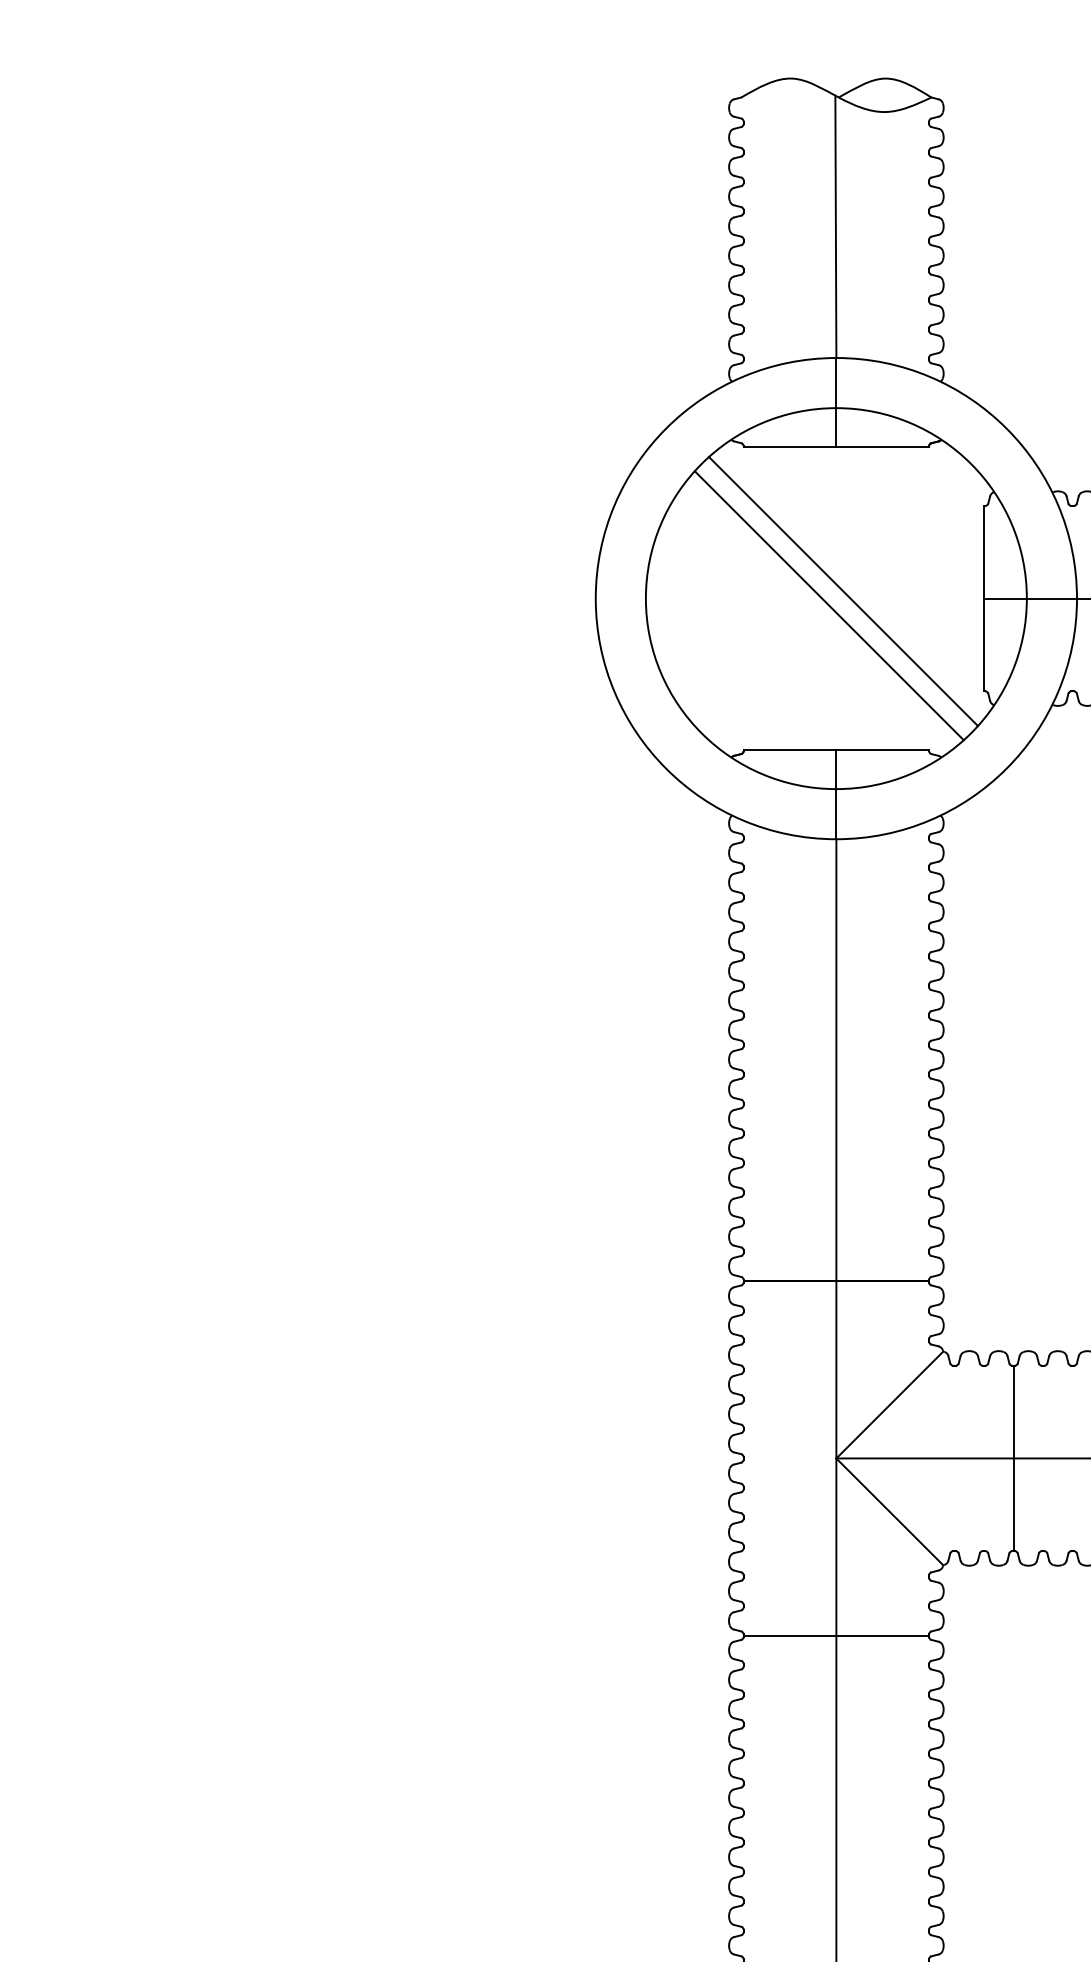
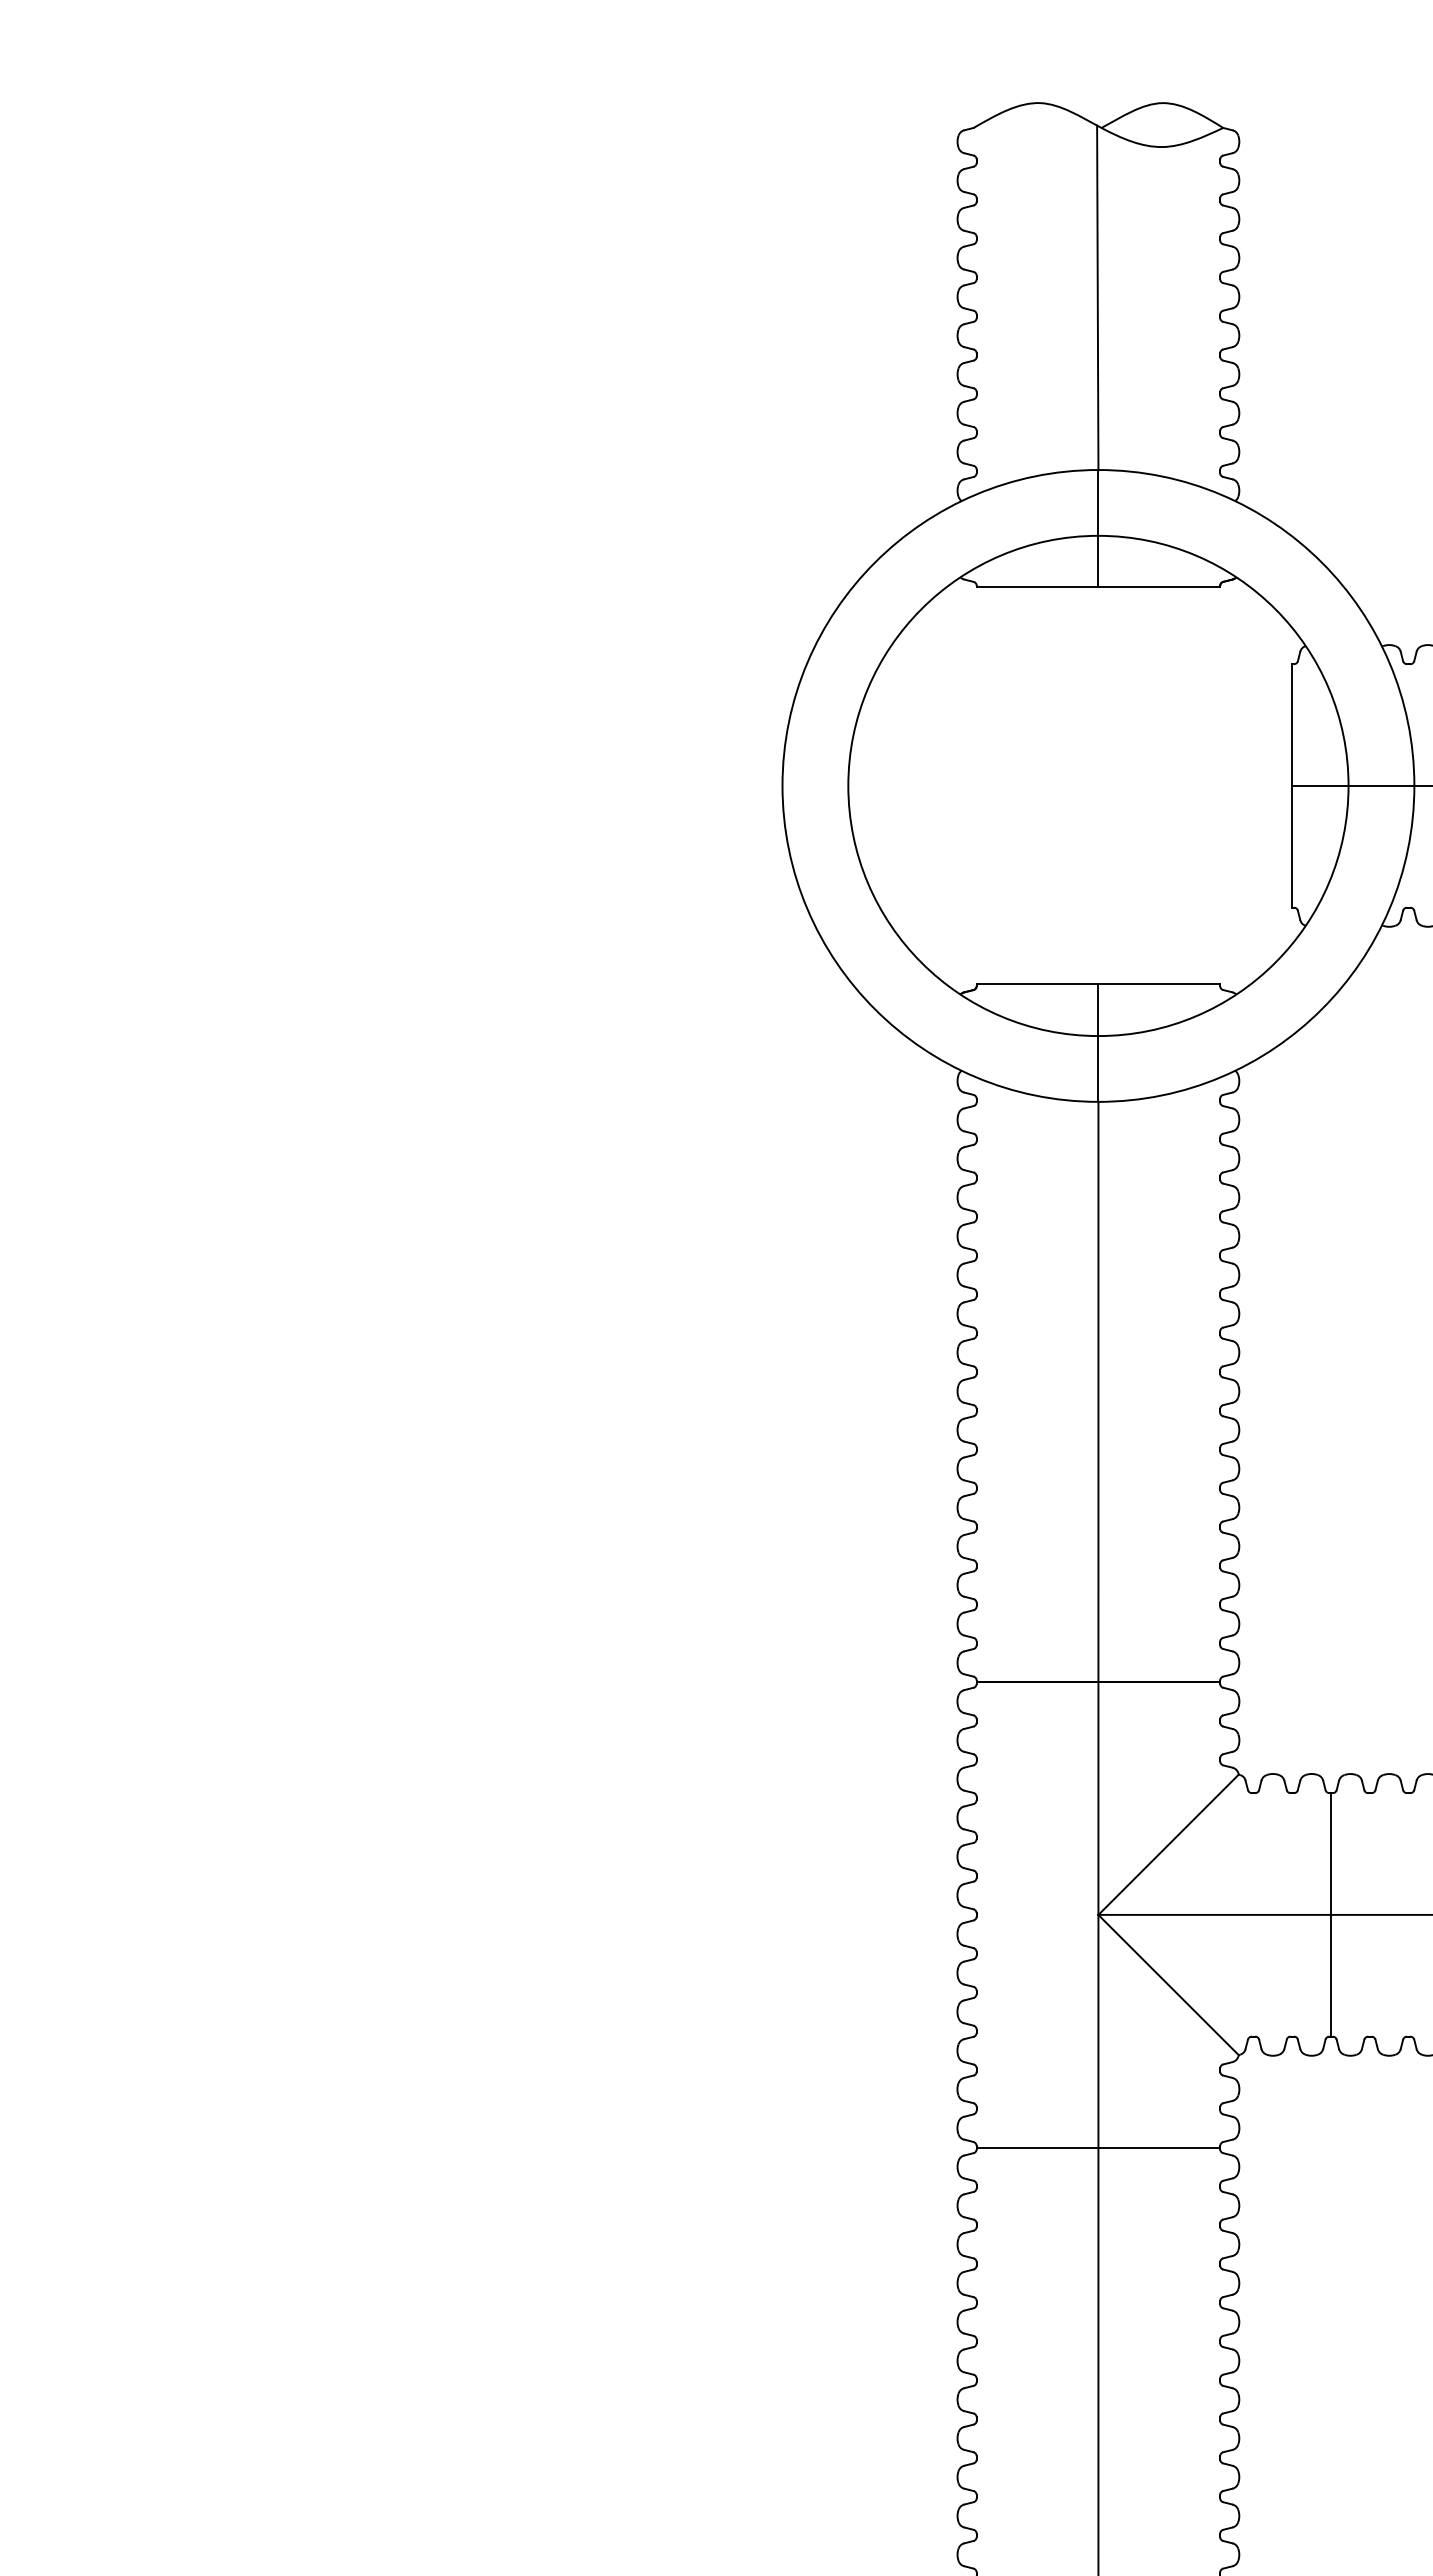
line: (843, 591) -> (1107, 776), removed
line: (828, 605) -> (1088, 794), removed

